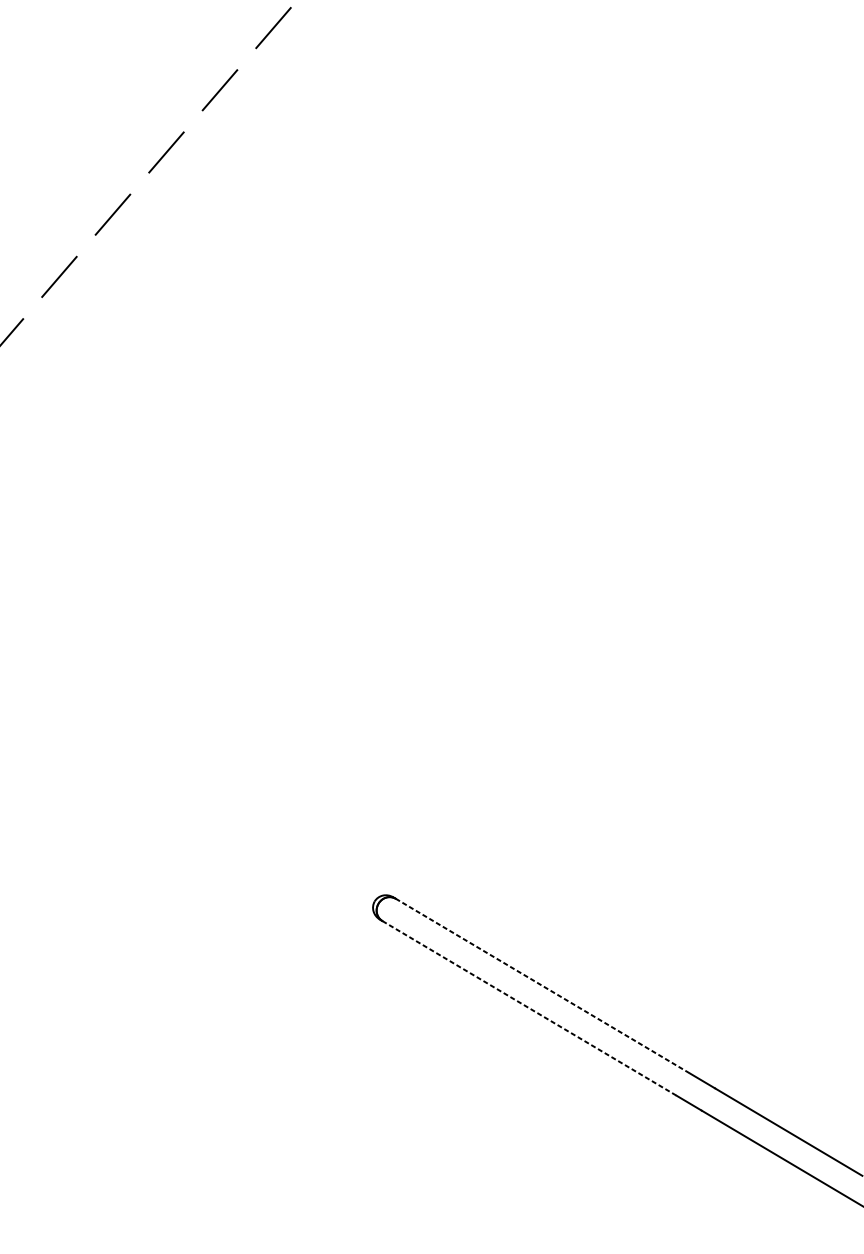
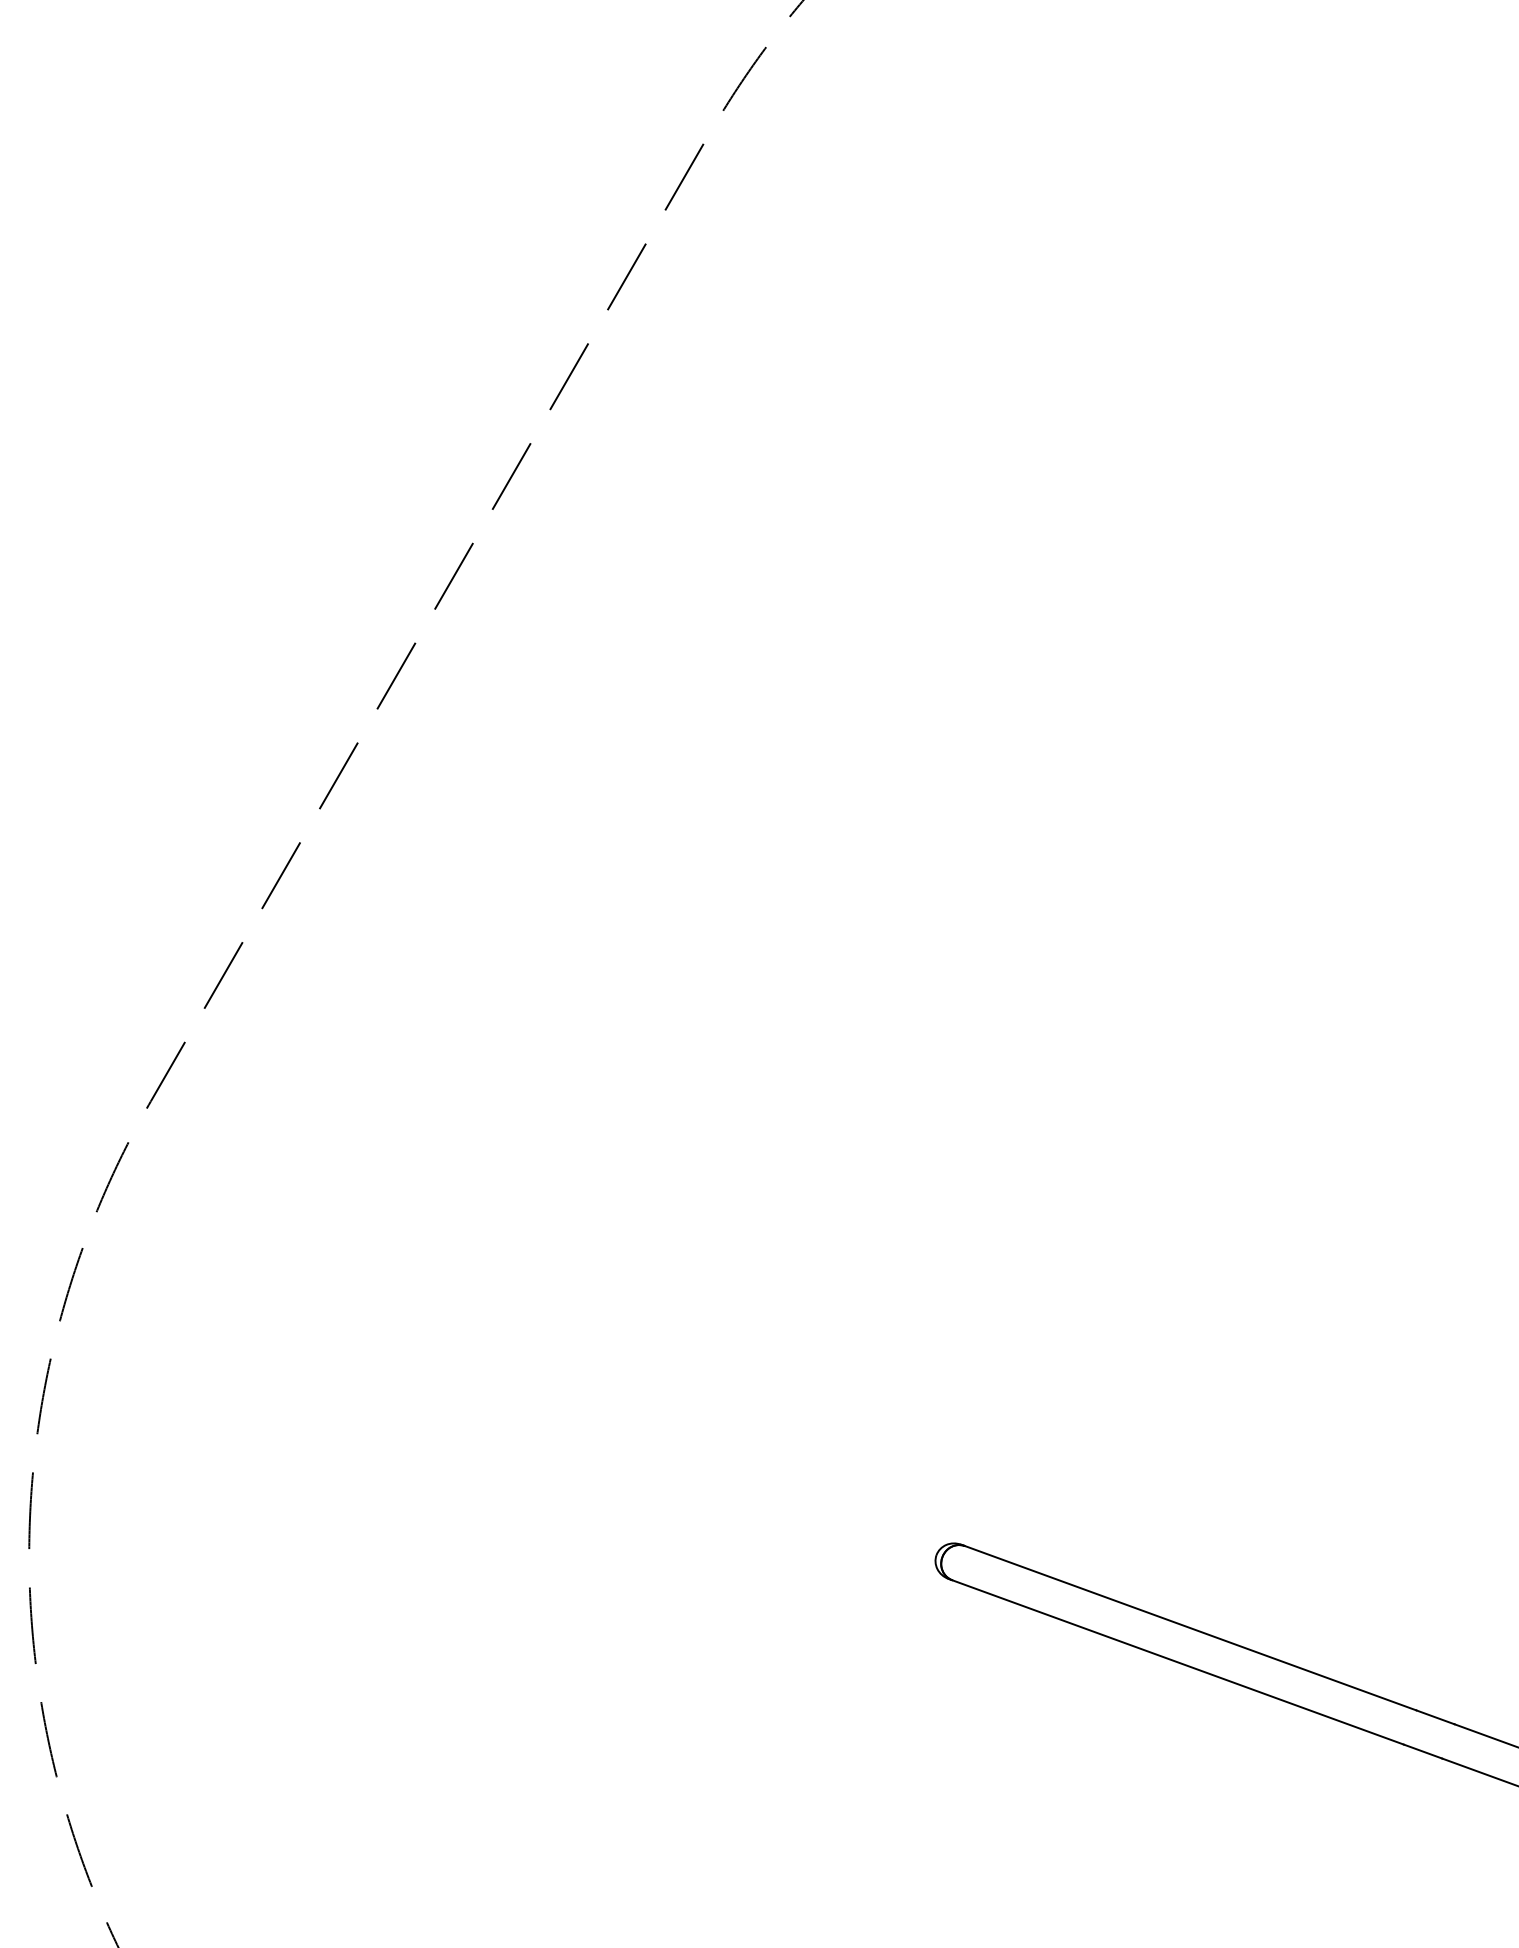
line: (543, 986) -> (1191, 1628), dashed -> solid
line: (529, 1008) -> (1178, 1662), dashed -> solid

